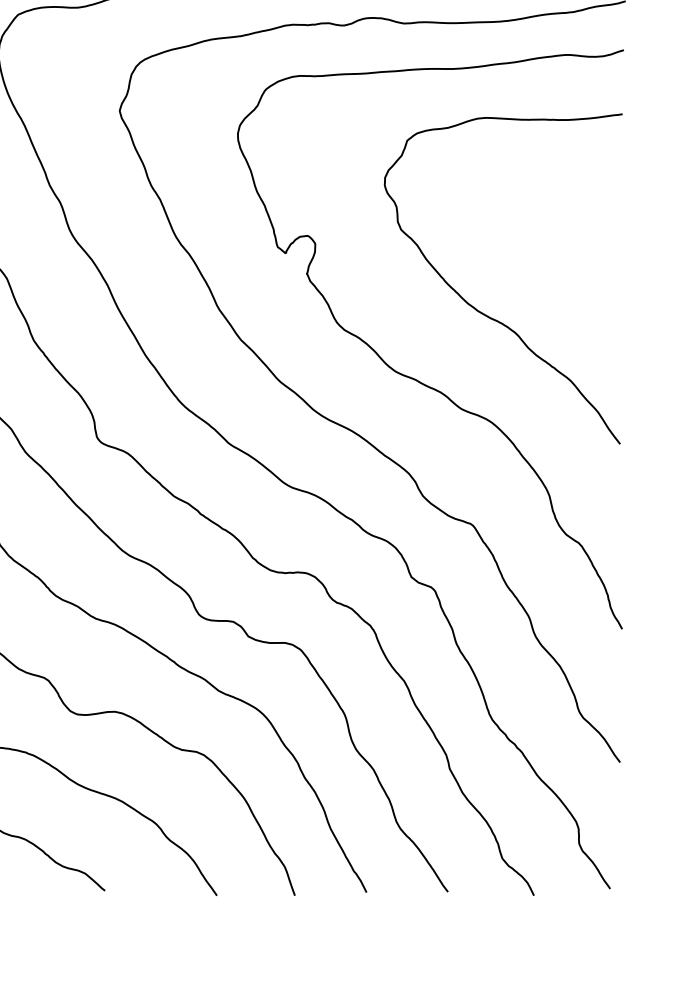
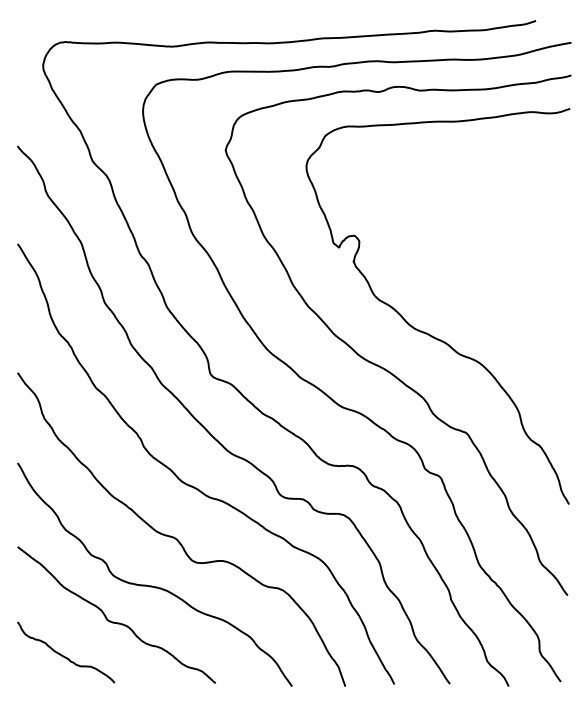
curve: (485, 313) -> (475, 288), removed

